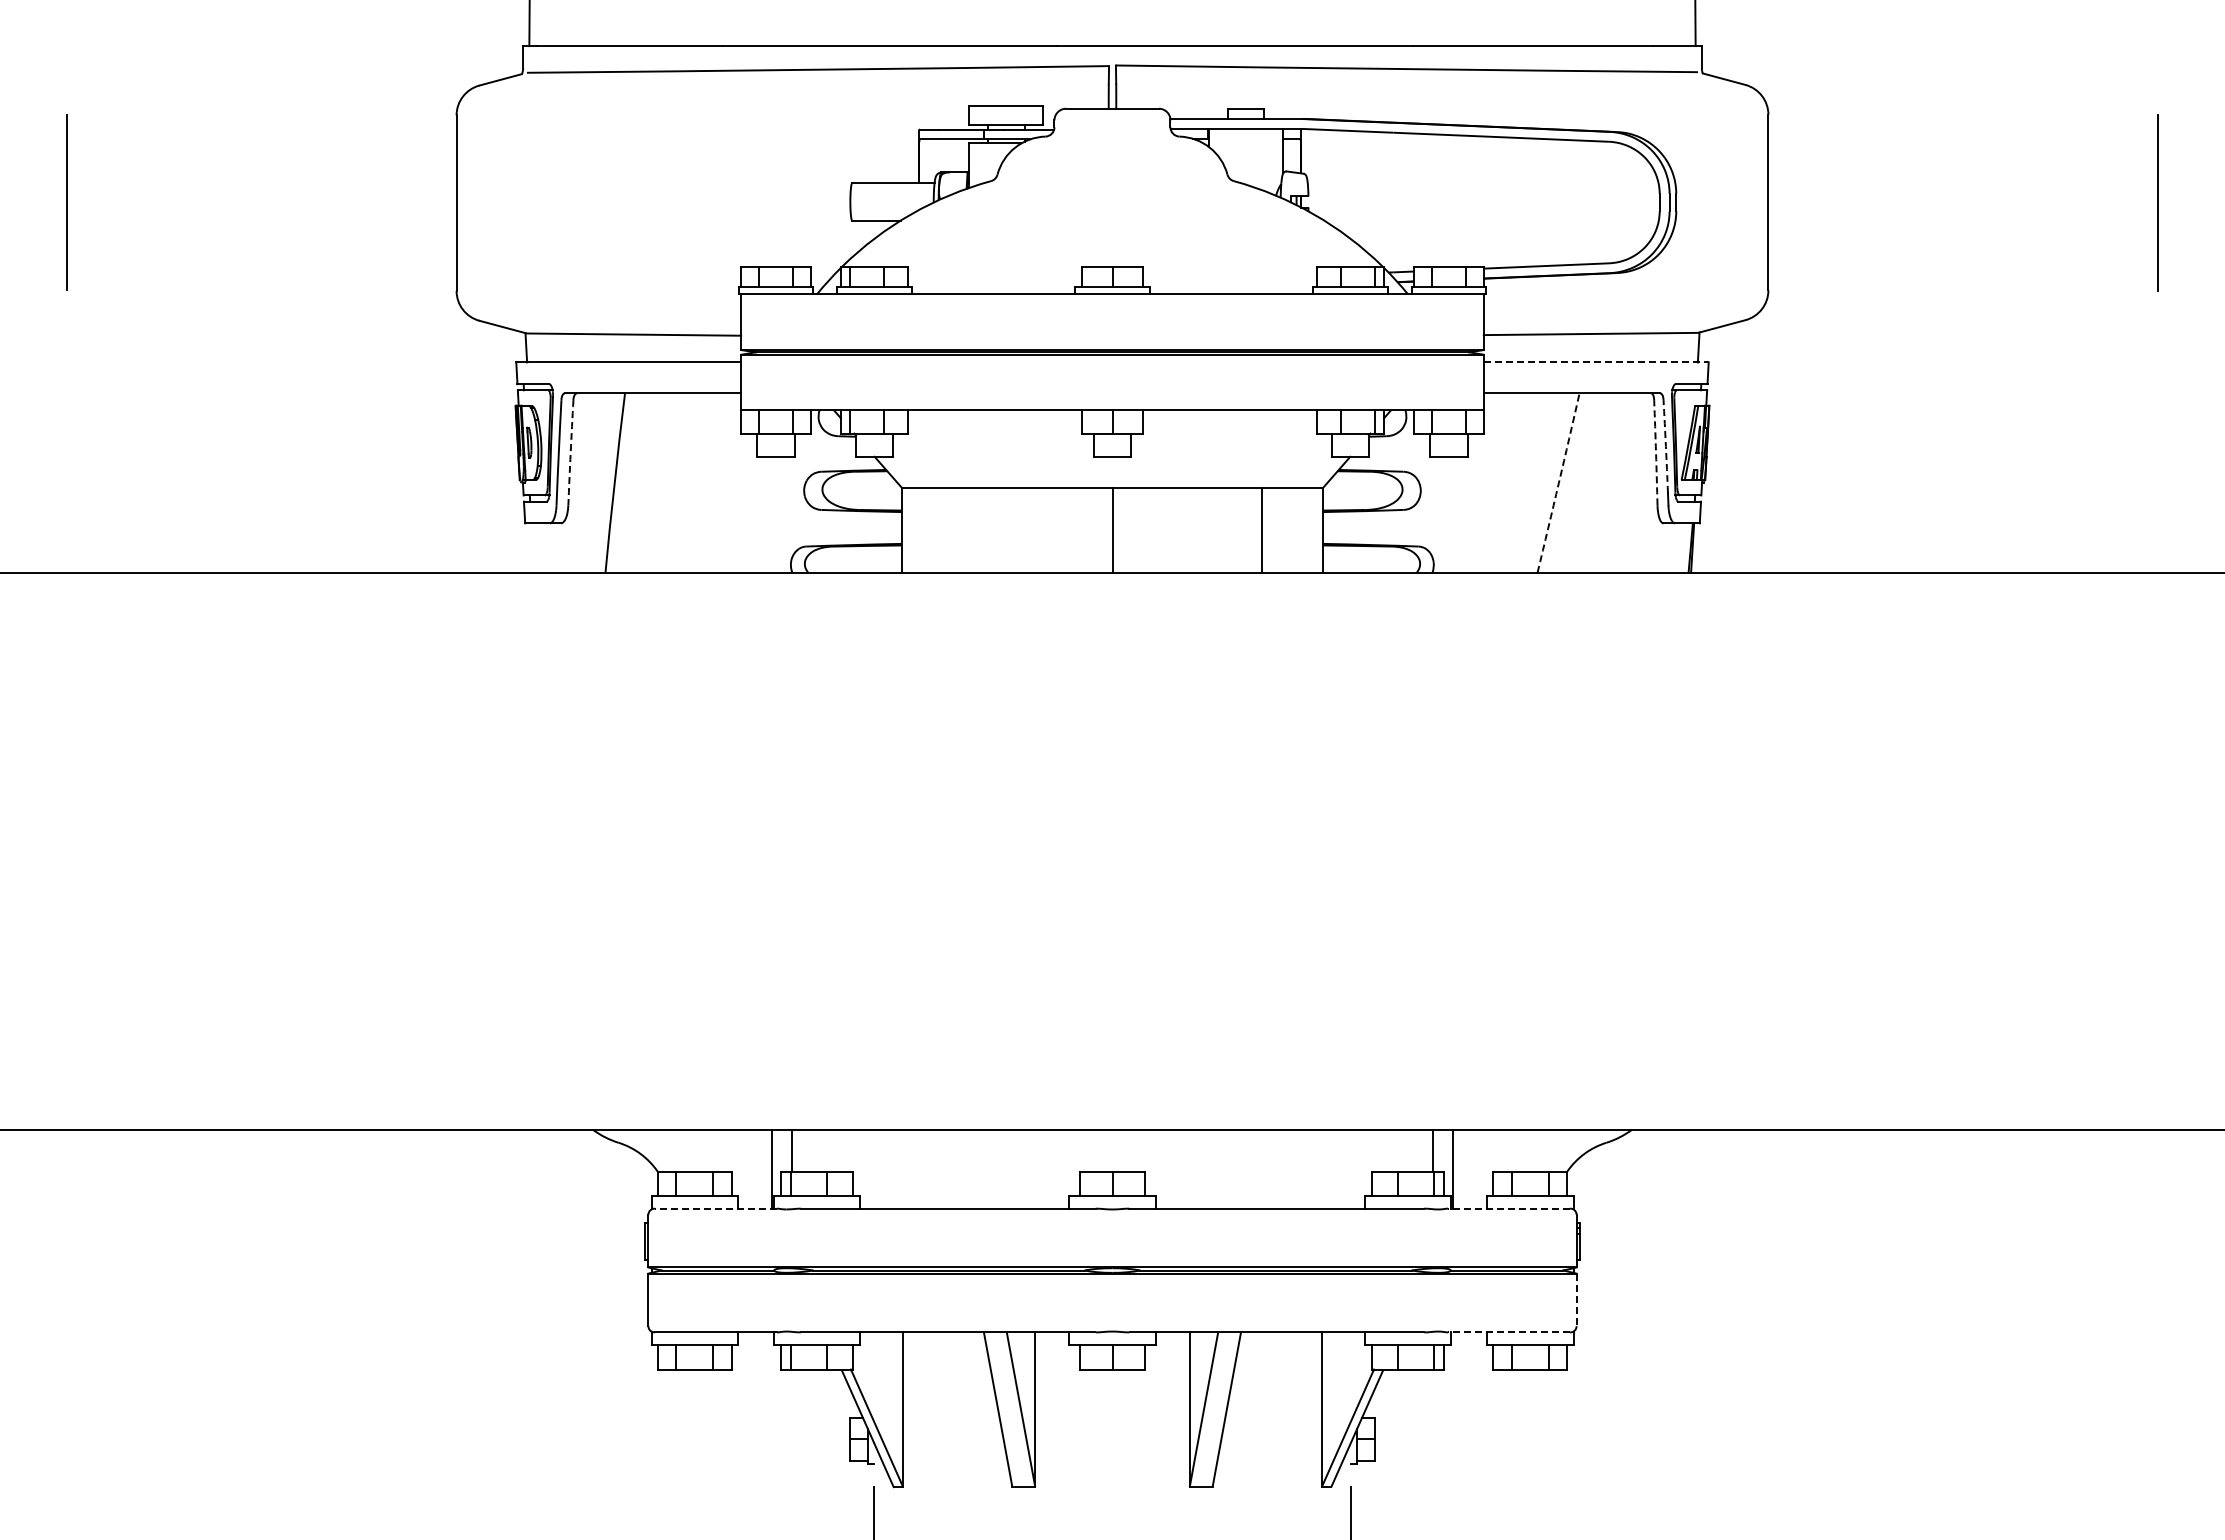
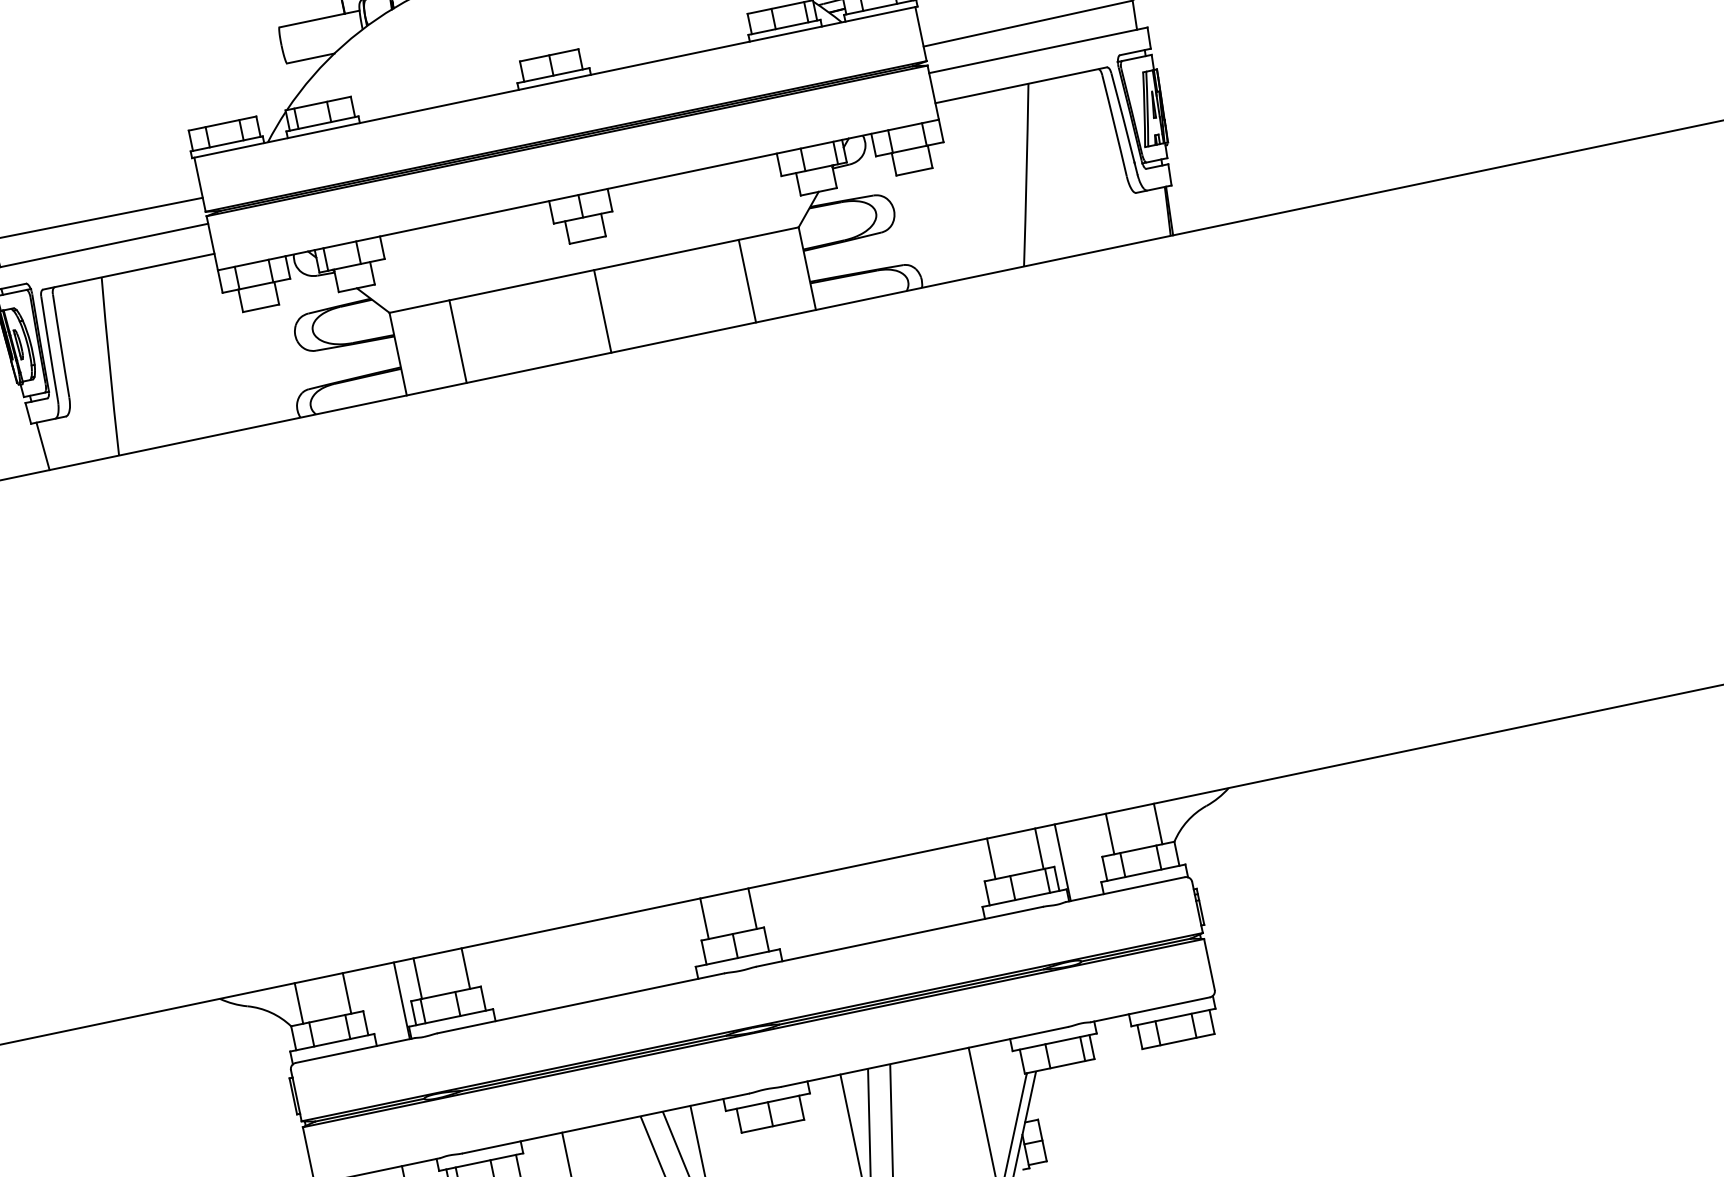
line: (1596, 362) -> (1038, 50), dashed -> solid
arc: (1665, 446) -> (1122, 117), dashed -> solid
arc: (570, 452) -> (60, 345), dashed -> solid
arc: (1656, 452) -> (1115, 125), dashed -> solid
arc: (1558, 483) -> (1026, 175), dashed -> solid
line: (963, 529) -> (457, 340), added
line: (531, 547) -> (42, 445), added
line: (670, 1150) -> (299, 1003), added
line: (719, 1150) -> (346, 993), added
line: (841, 1150) -> (465, 968), added
line: (1087, 1150) -> (704, 918), added
line: (1137, 1150) -> (752, 908), added
line: (1383, 1150) -> (991, 858), added
line: (1505, 1150) -> (1110, 833), added
line: (1554, 1150) -> (1157, 823), added
line: (715, 1208) -> (354, 1050), dashed -> solid
line: (1508, 1208) -> (1124, 889), dashed -> solid
line: (1576, 1300) -> (1209, 965), dashed -> solid
line: (1508, 1332) -> (1149, 1009), dashed -> solid

